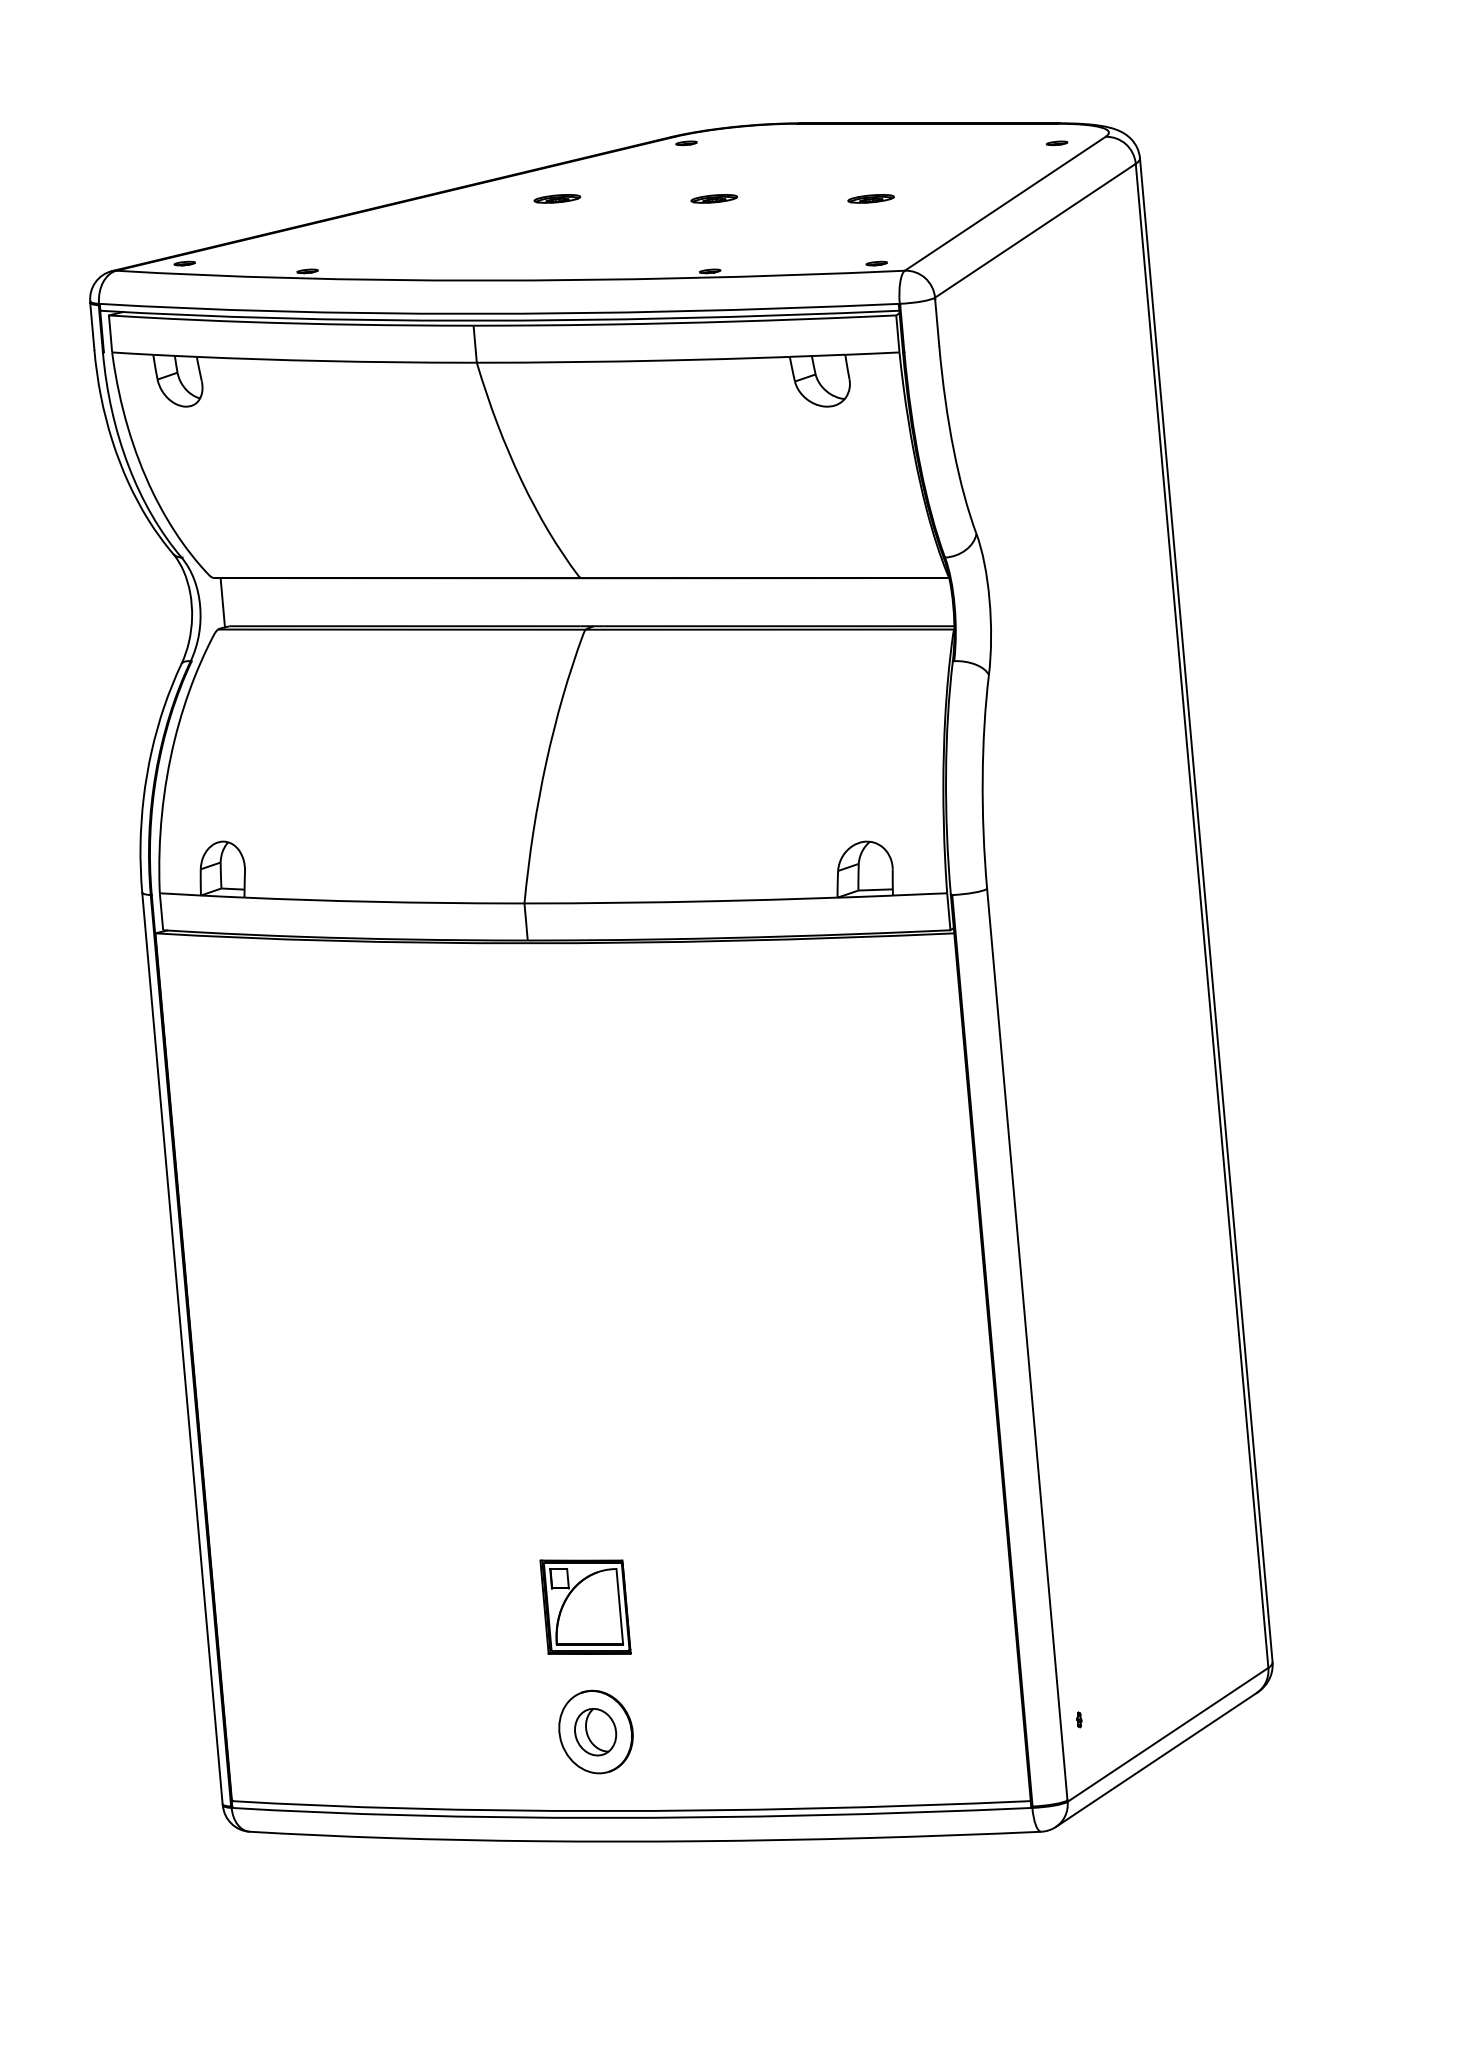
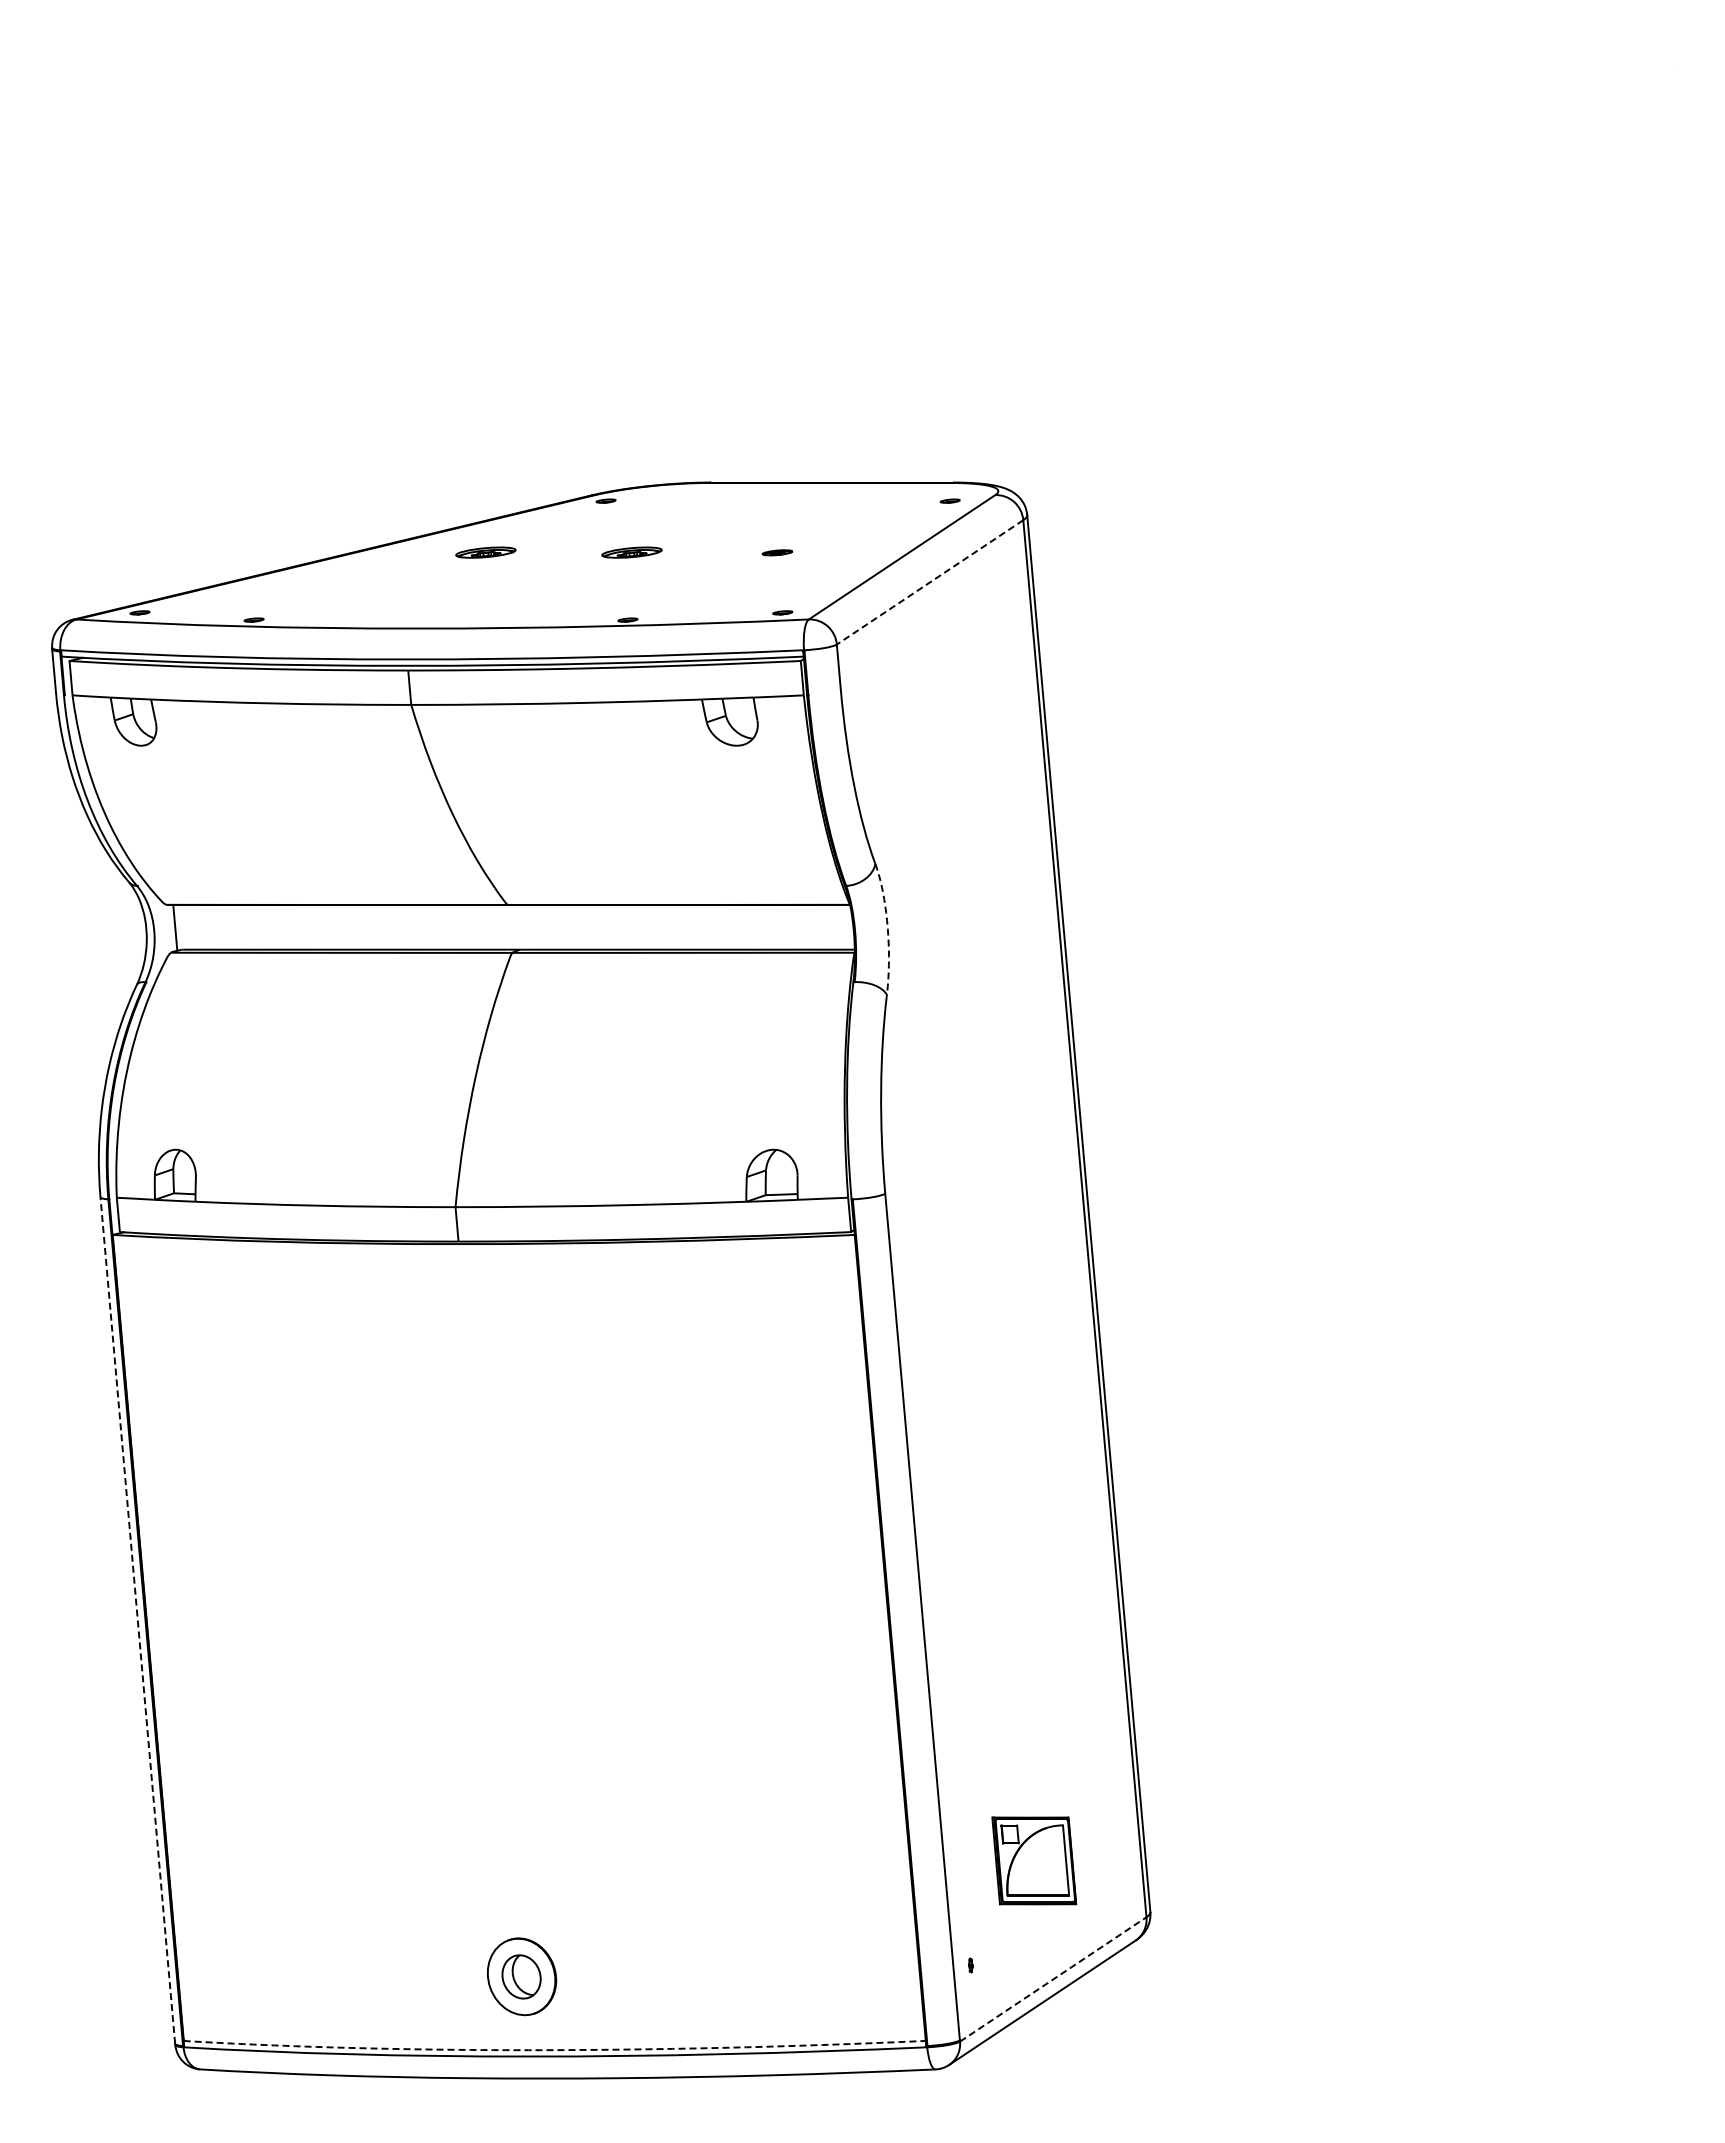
part: (557, 198) -> (486, 552), size x1.4
part: (713, 198) -> (631, 552), size x1.4
part: (871, 198) -> (777, 552), size x0.7
line: (1034, 230) -> (929, 582), solid -> dashed
arc: (989, 601) -> (887, 926), solid -> dashed
line: (182, 1348) -> (137, 1620), solid -> dashed
part: (585, 1606) -> (1034, 1860), moved
line: (1168, 1734) -> (1053, 1979), solid -> dashed
arc: (631, 1811) -> (554, 2050), solid -> dashed

